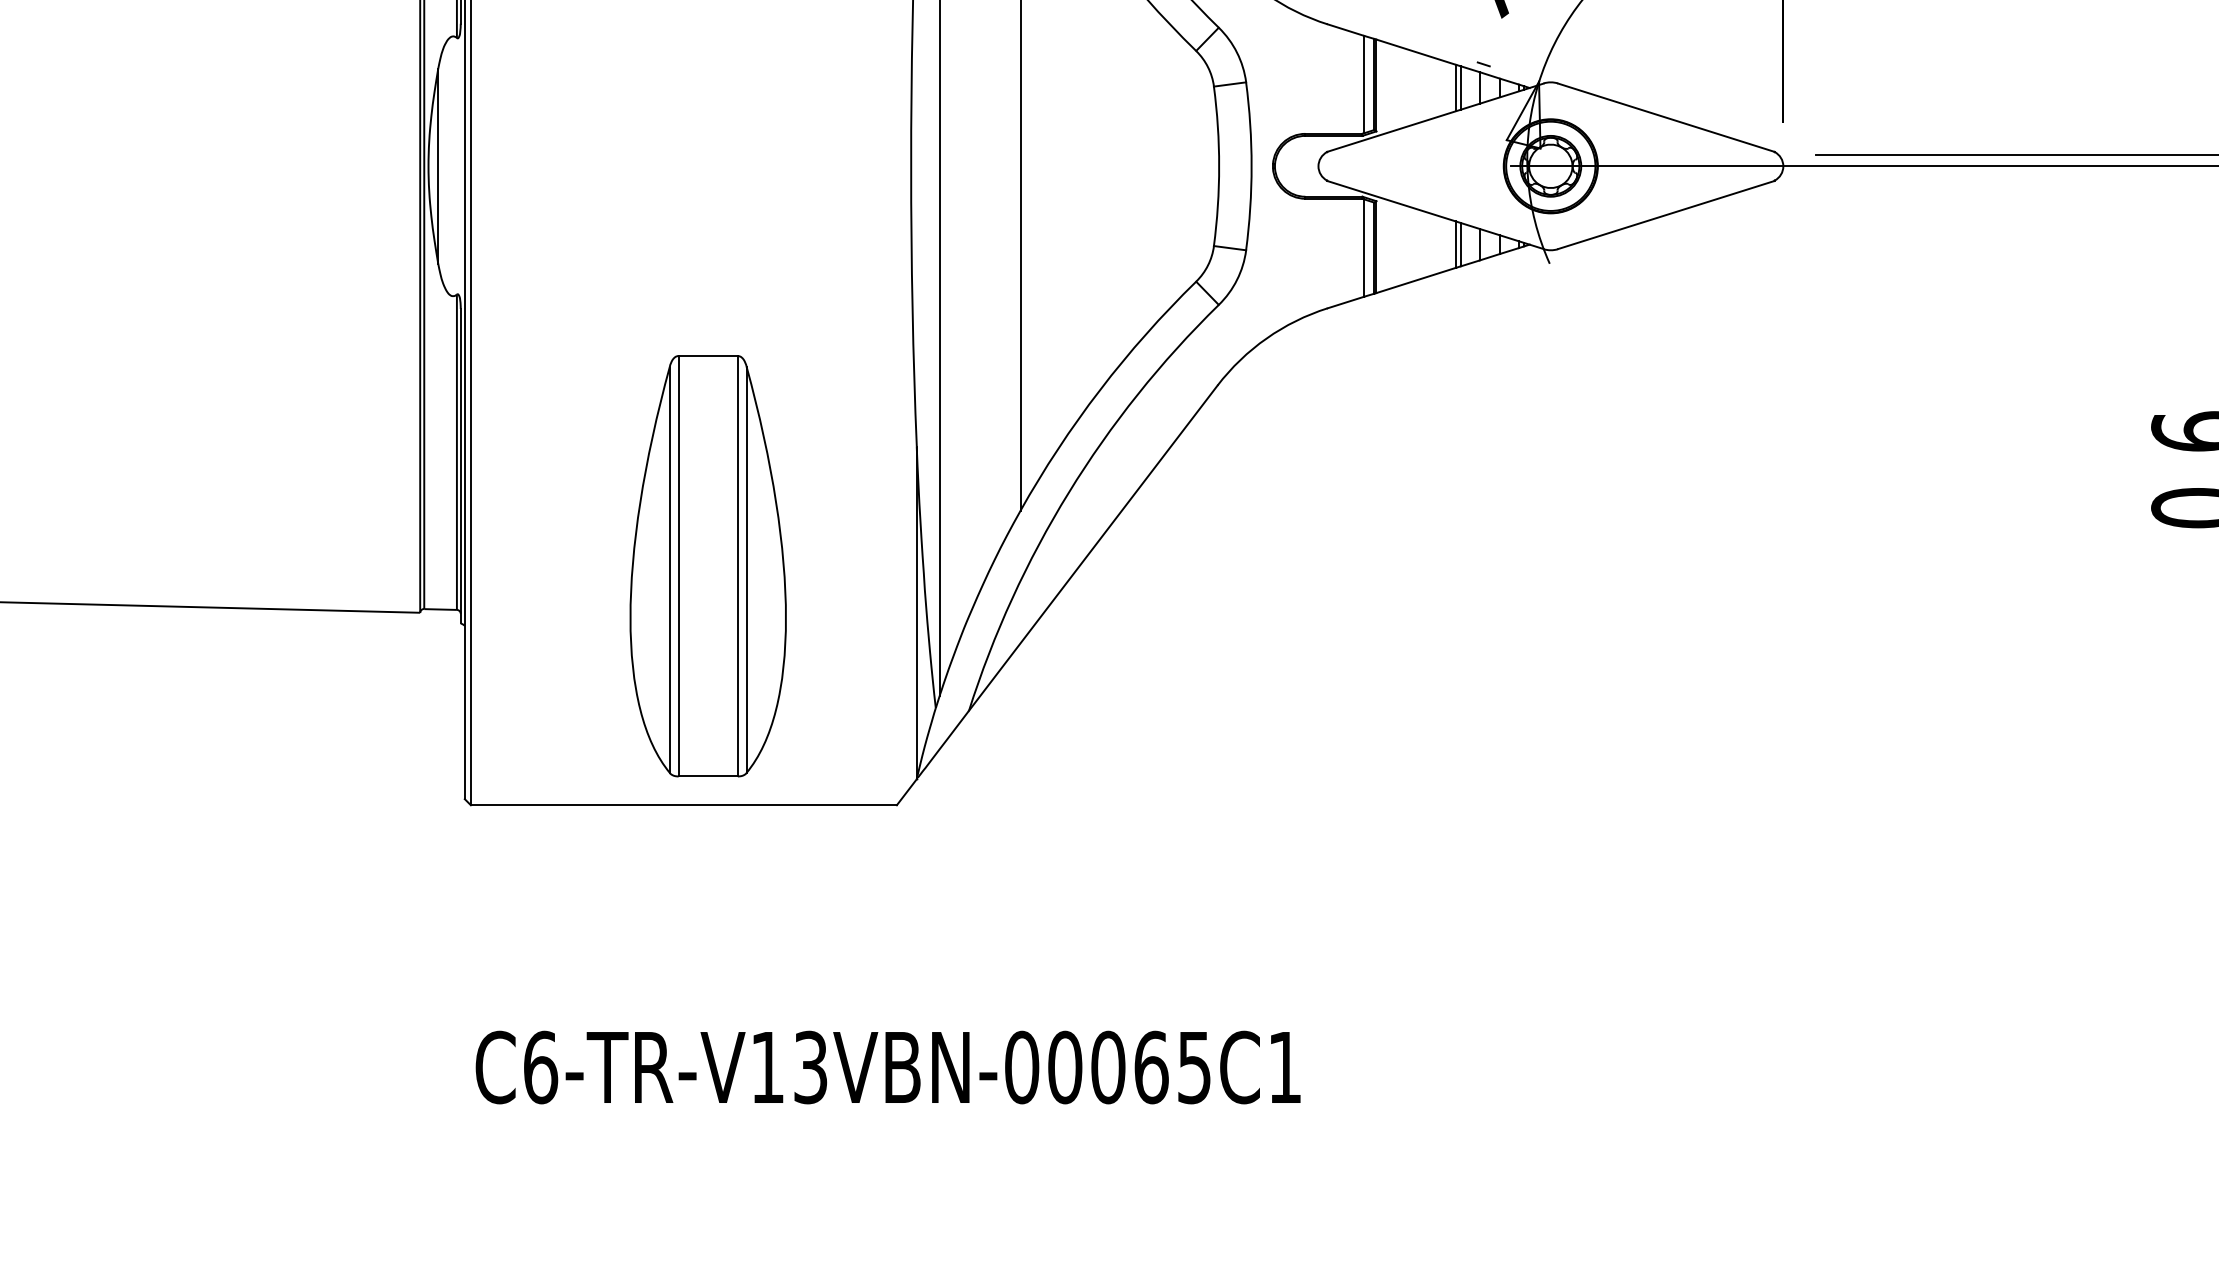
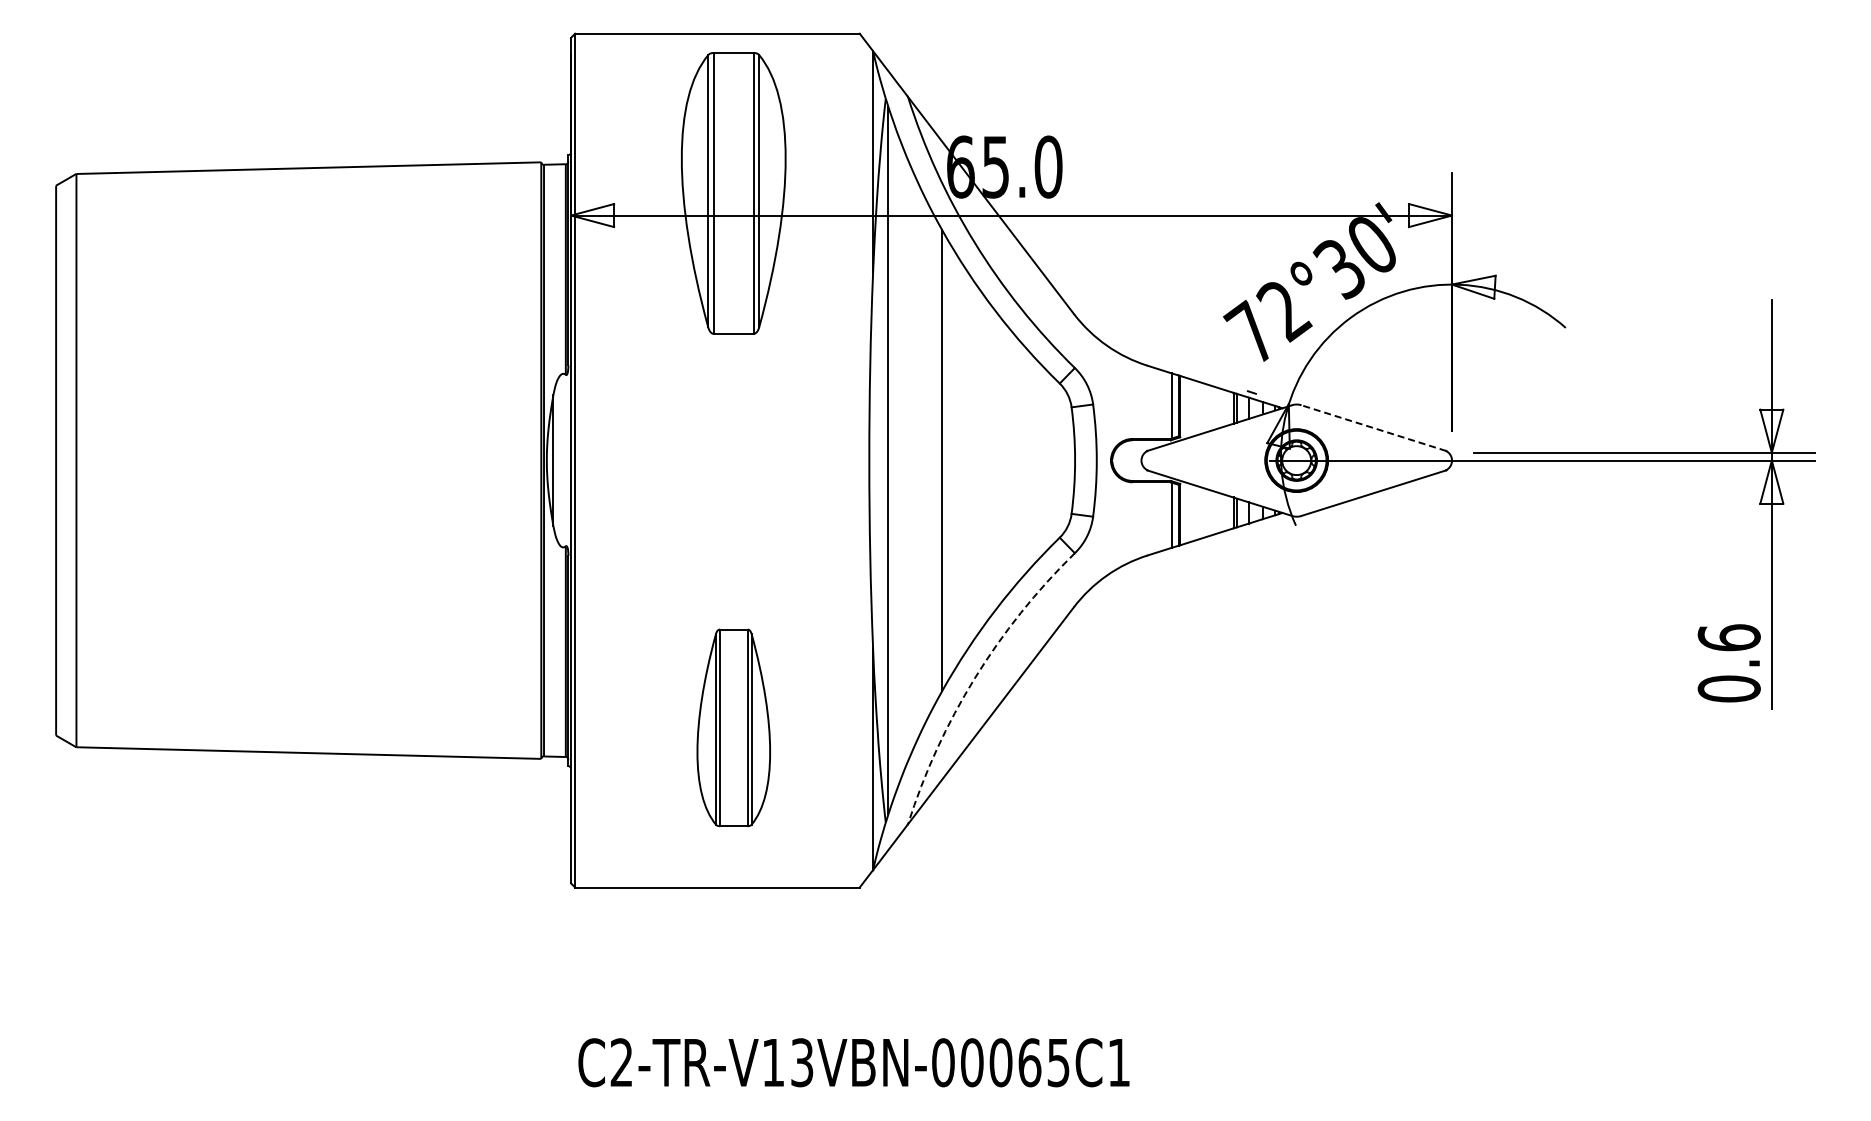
line: (1665, 118) -> (1373, 428), solid -> dashed
arc: (1068, 492) -> (974, 678), solid -> dashed
part: (707, 565) -> (733, 727), size x0.7
text: (540, 1067) -> (621, 1062), C6-TR-V13VBN-00065C1 -> C2-TR-V13VBN-00065C1

